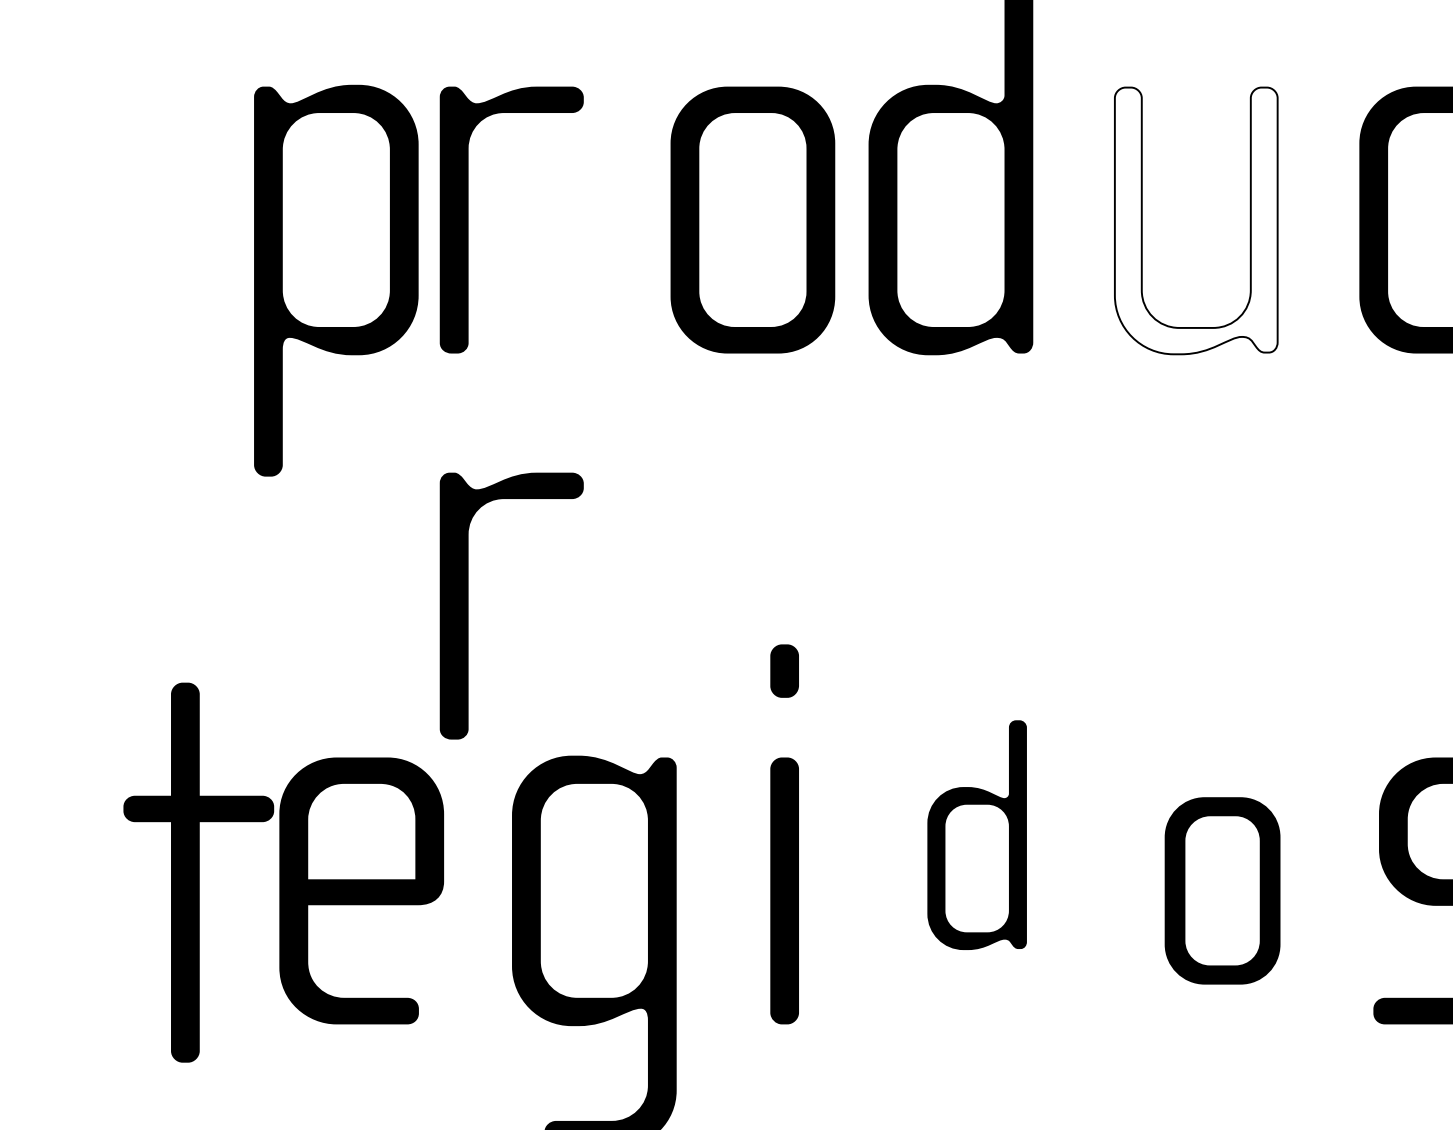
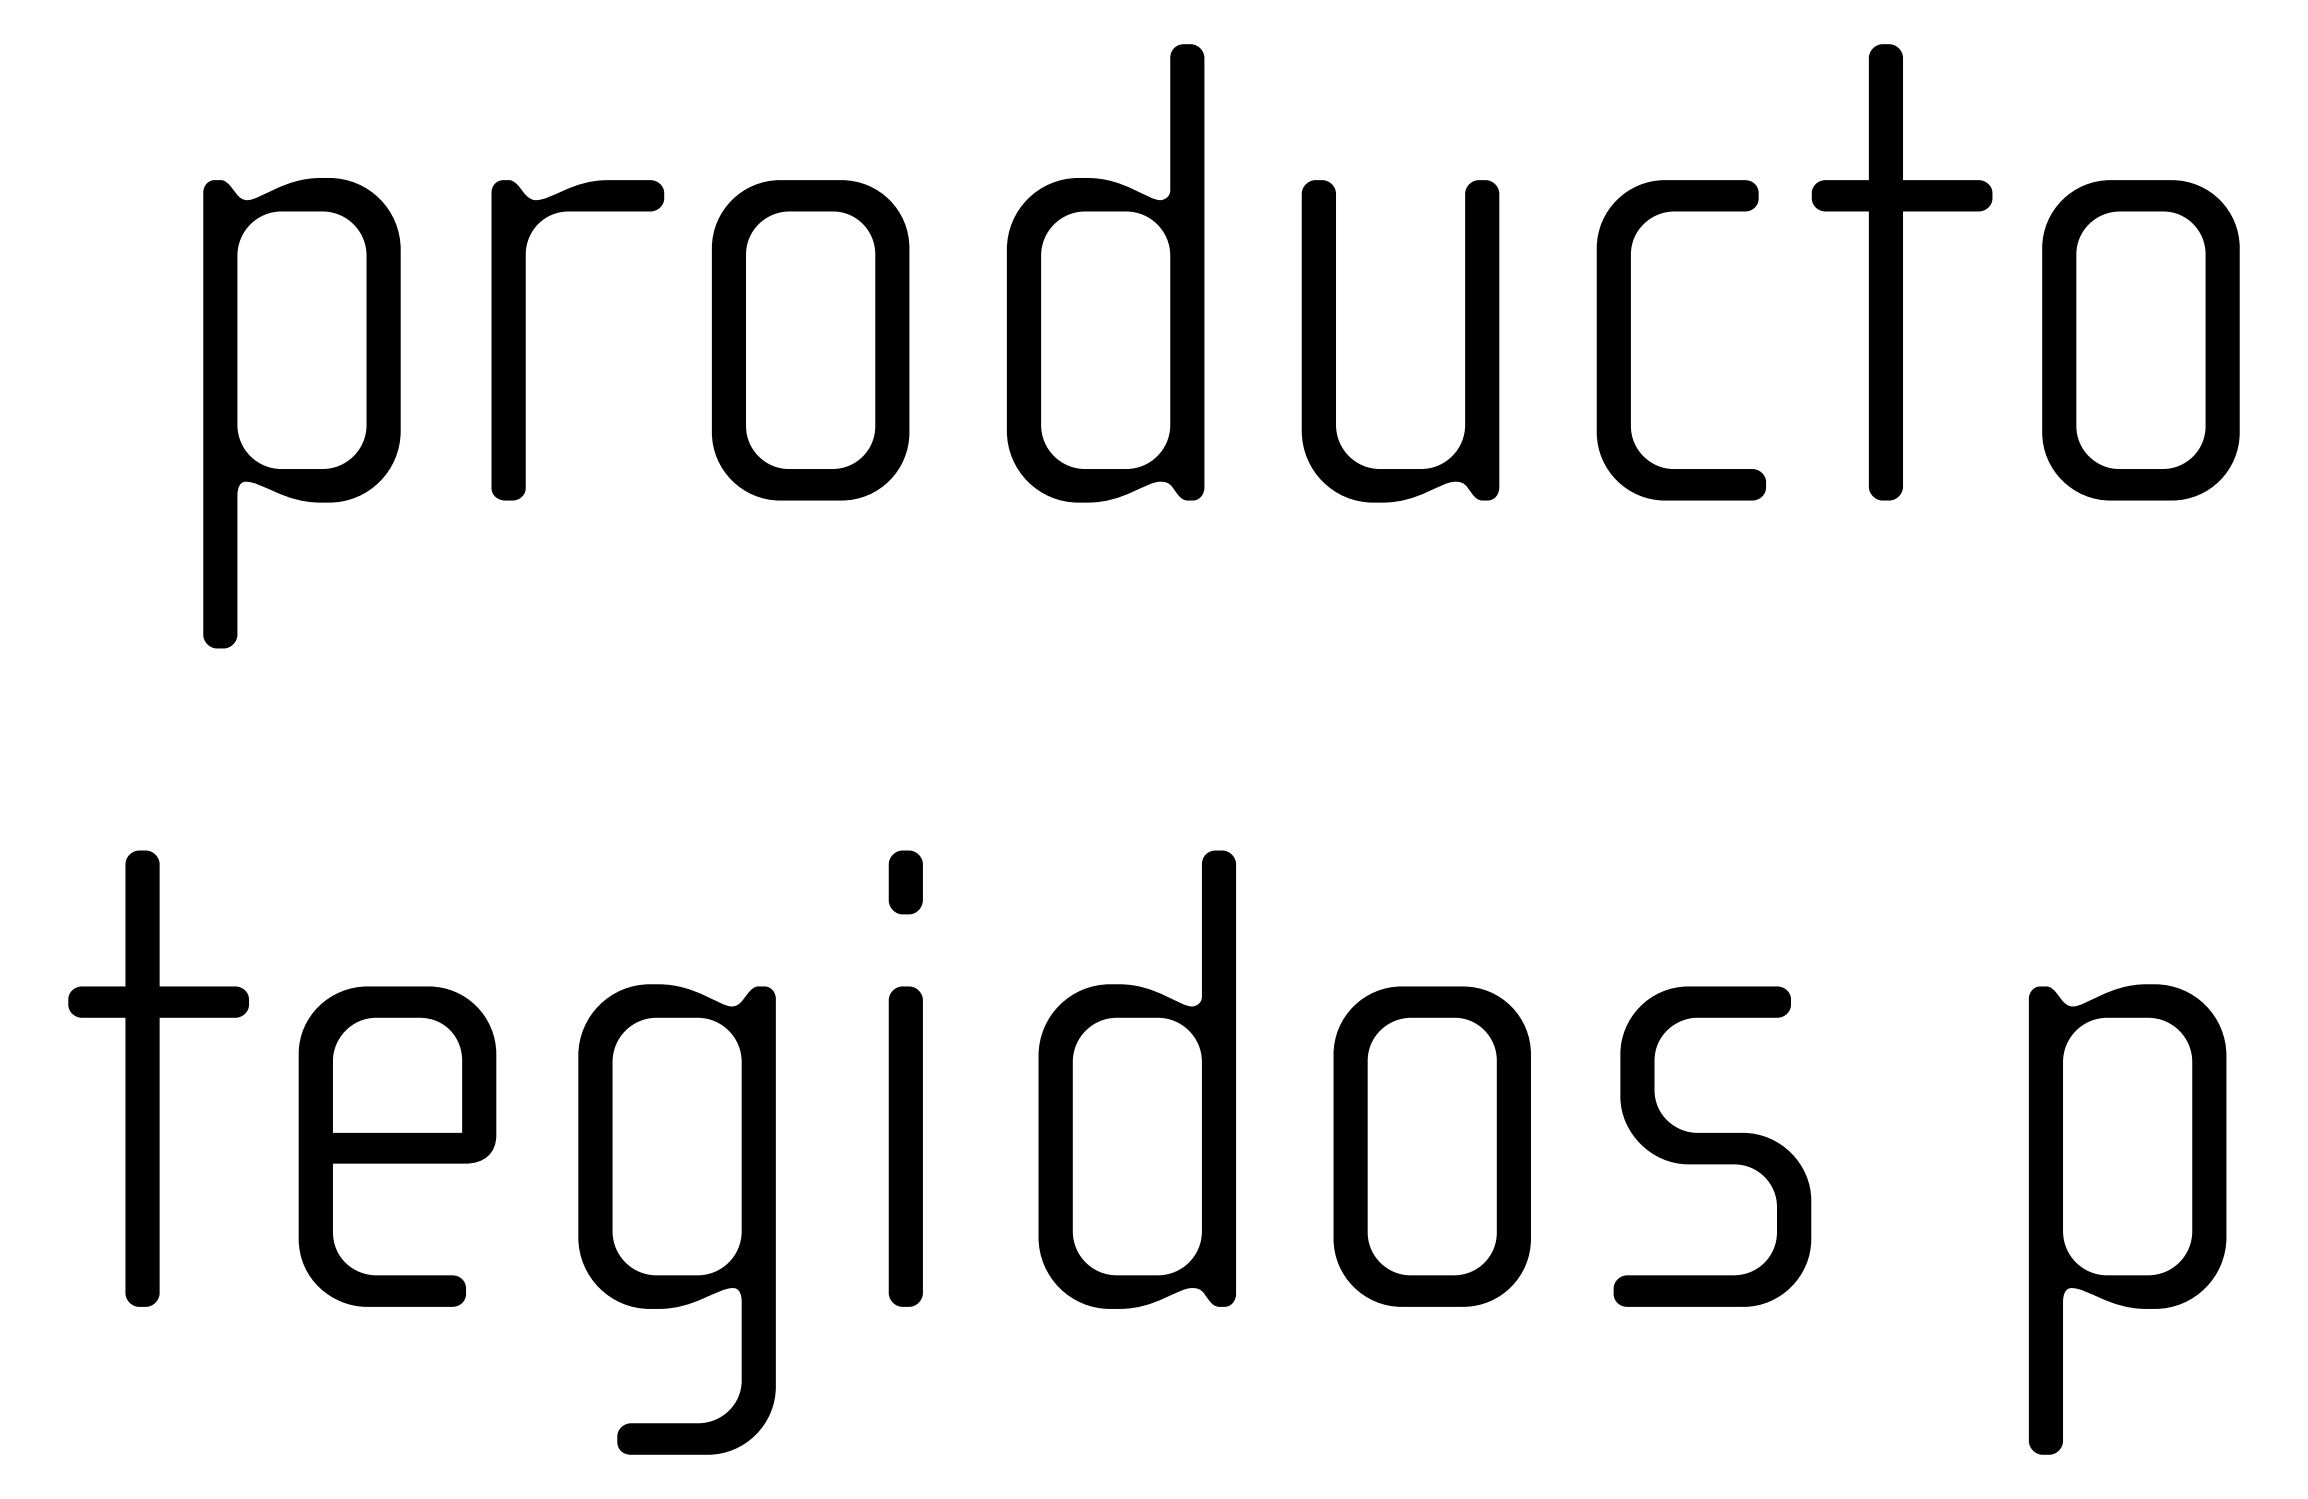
part: (752, 220) -> (810, 340), moved
fill: (1196, 221) -> (1400, 341), added
part: (335, 280) -> (301, 413), moved
part: (468, 606) -> (525, 804), removed
part: (976, 835) -> (1136, 1079), size x1.67
part: (198, 872) -> (158, 1078), moved
part: (1222, 890) -> (1431, 1146), size x1.43

